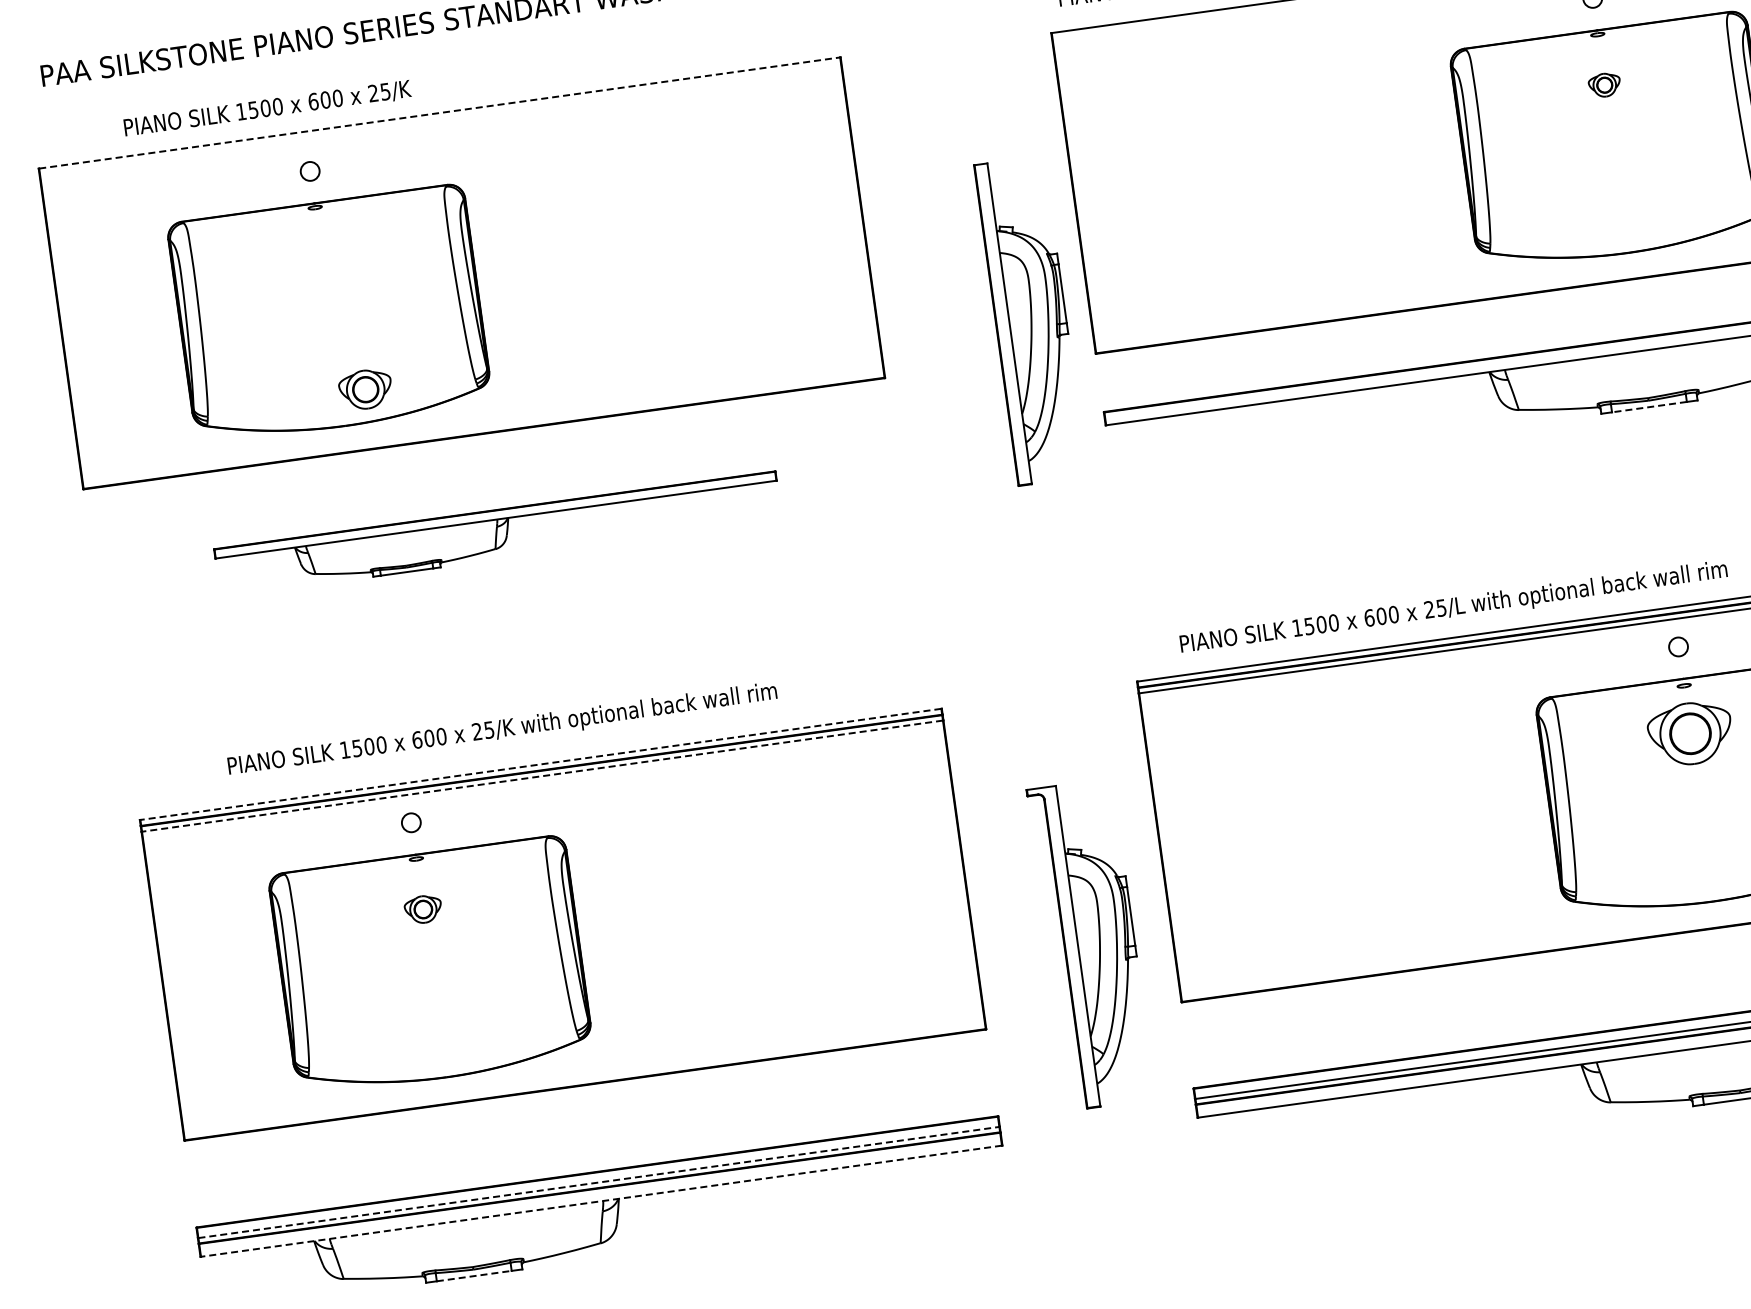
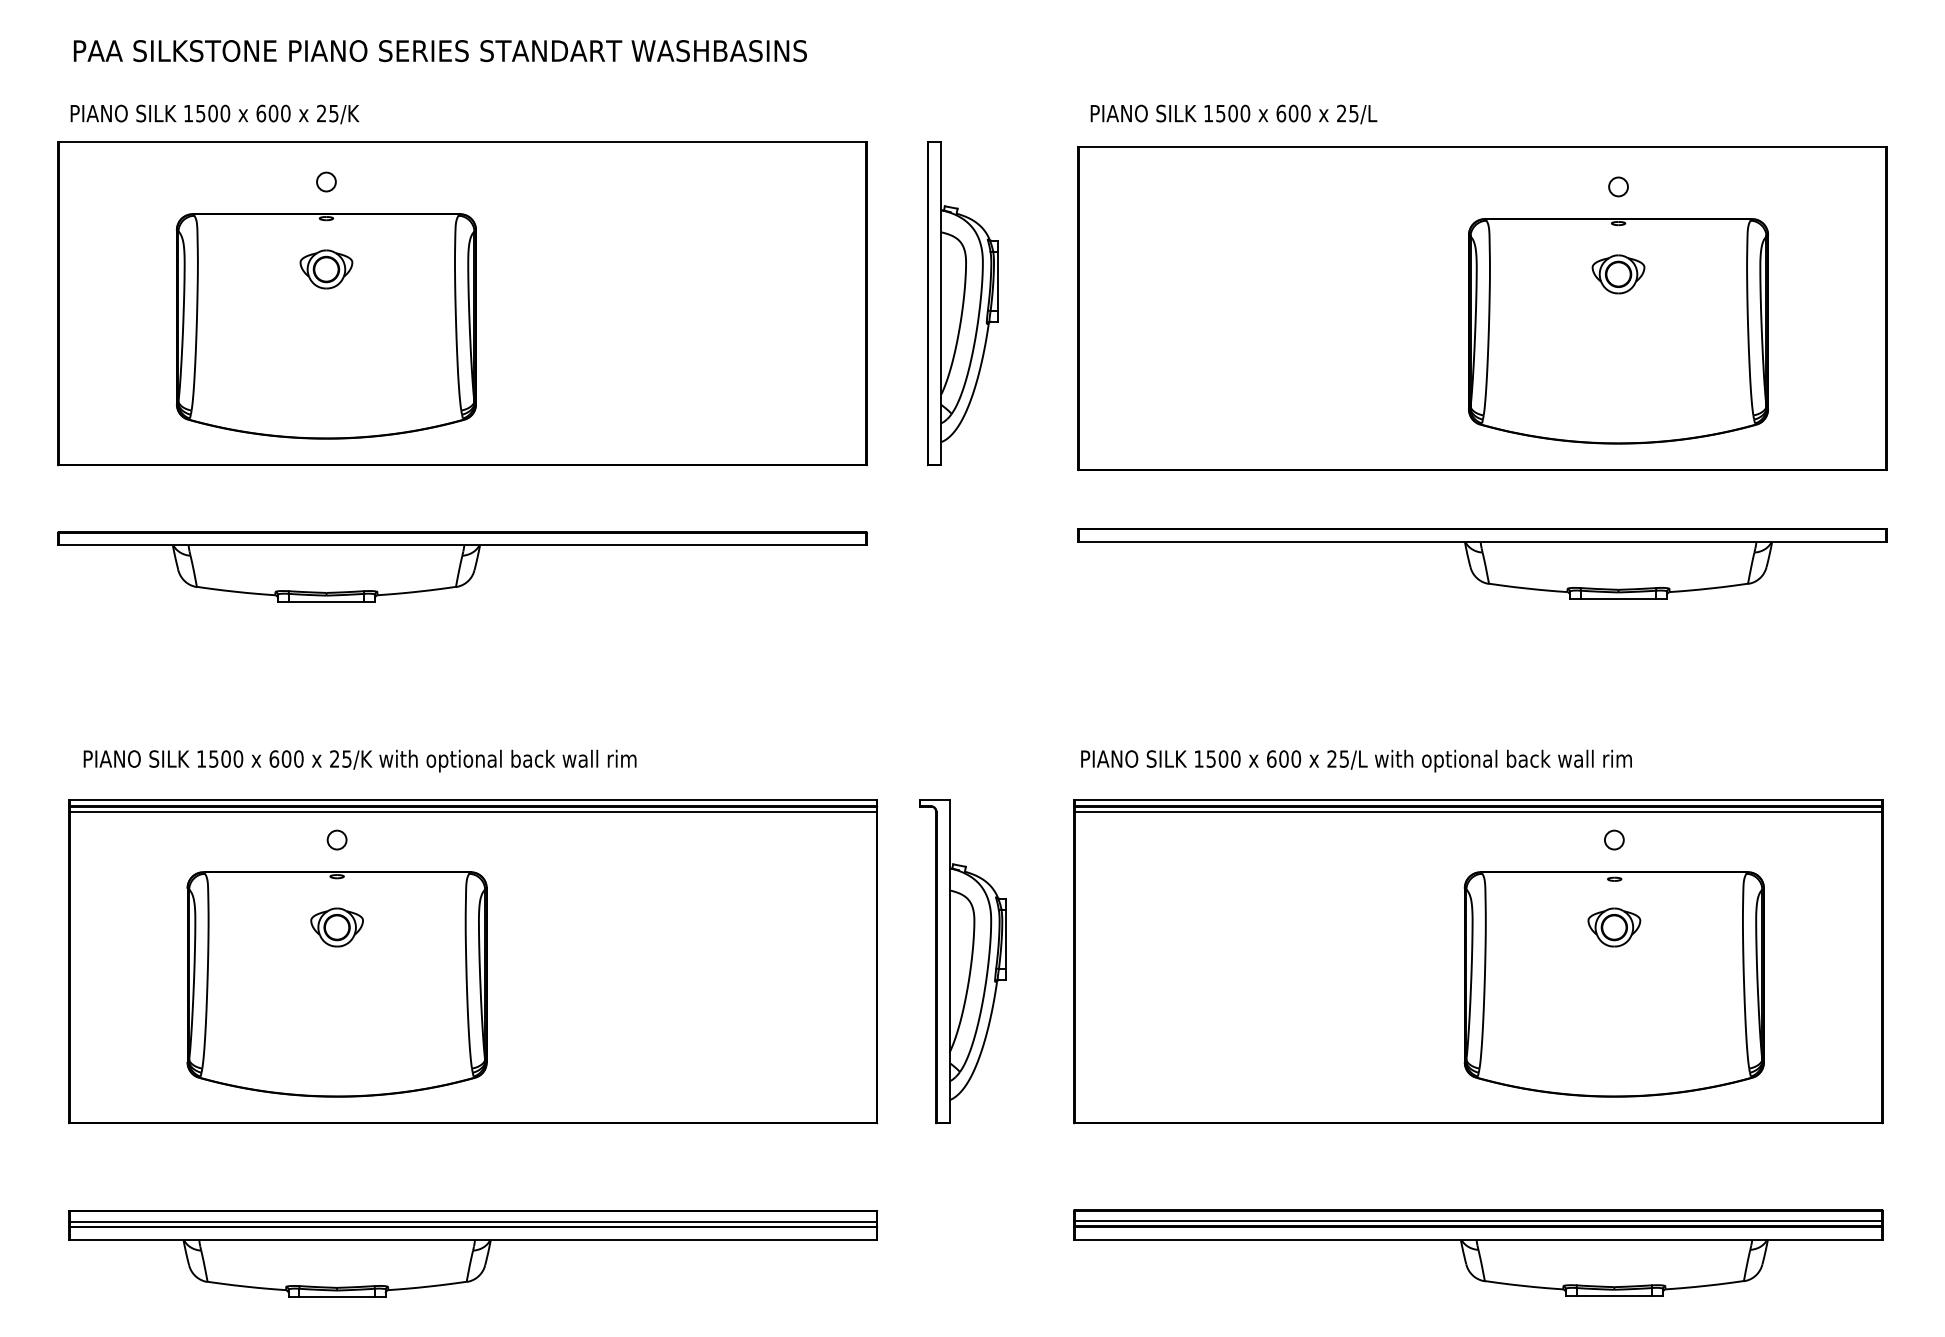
part: (1604, 85) -> (1618, 274), size x1.67
text: (267, 109) -> (214, 114), moved
line: (439, 113) -> (462, 142), dashed -> solid
part: (1030, 320) -> (962, 303), moved
part: (365, 389) -> (326, 269), moved
line: (1649, 406) -> (1618, 598), dashed -> solid
part: (498, 534) -> (462, 566), size x1.43
text: (1453, 607) -> (1356, 760), moved
text: (501, 729) -> (359, 760), moved
part: (1690, 733) -> (1614, 927), size x0.62
line: (541, 764) -> (473, 800), dashed -> solid
line: (542, 775) -> (473, 811), dashed -> solid
part: (422, 909) -> (336, 927), size x1.43
part: (1090, 944) -> (962, 961), moved
line: (599, 1182) -> (473, 1221), dashed -> solid
line: (601, 1201) -> (473, 1240), dashed -> solid
line: (474, 1276) -> (337, 1297), dashed -> solid

